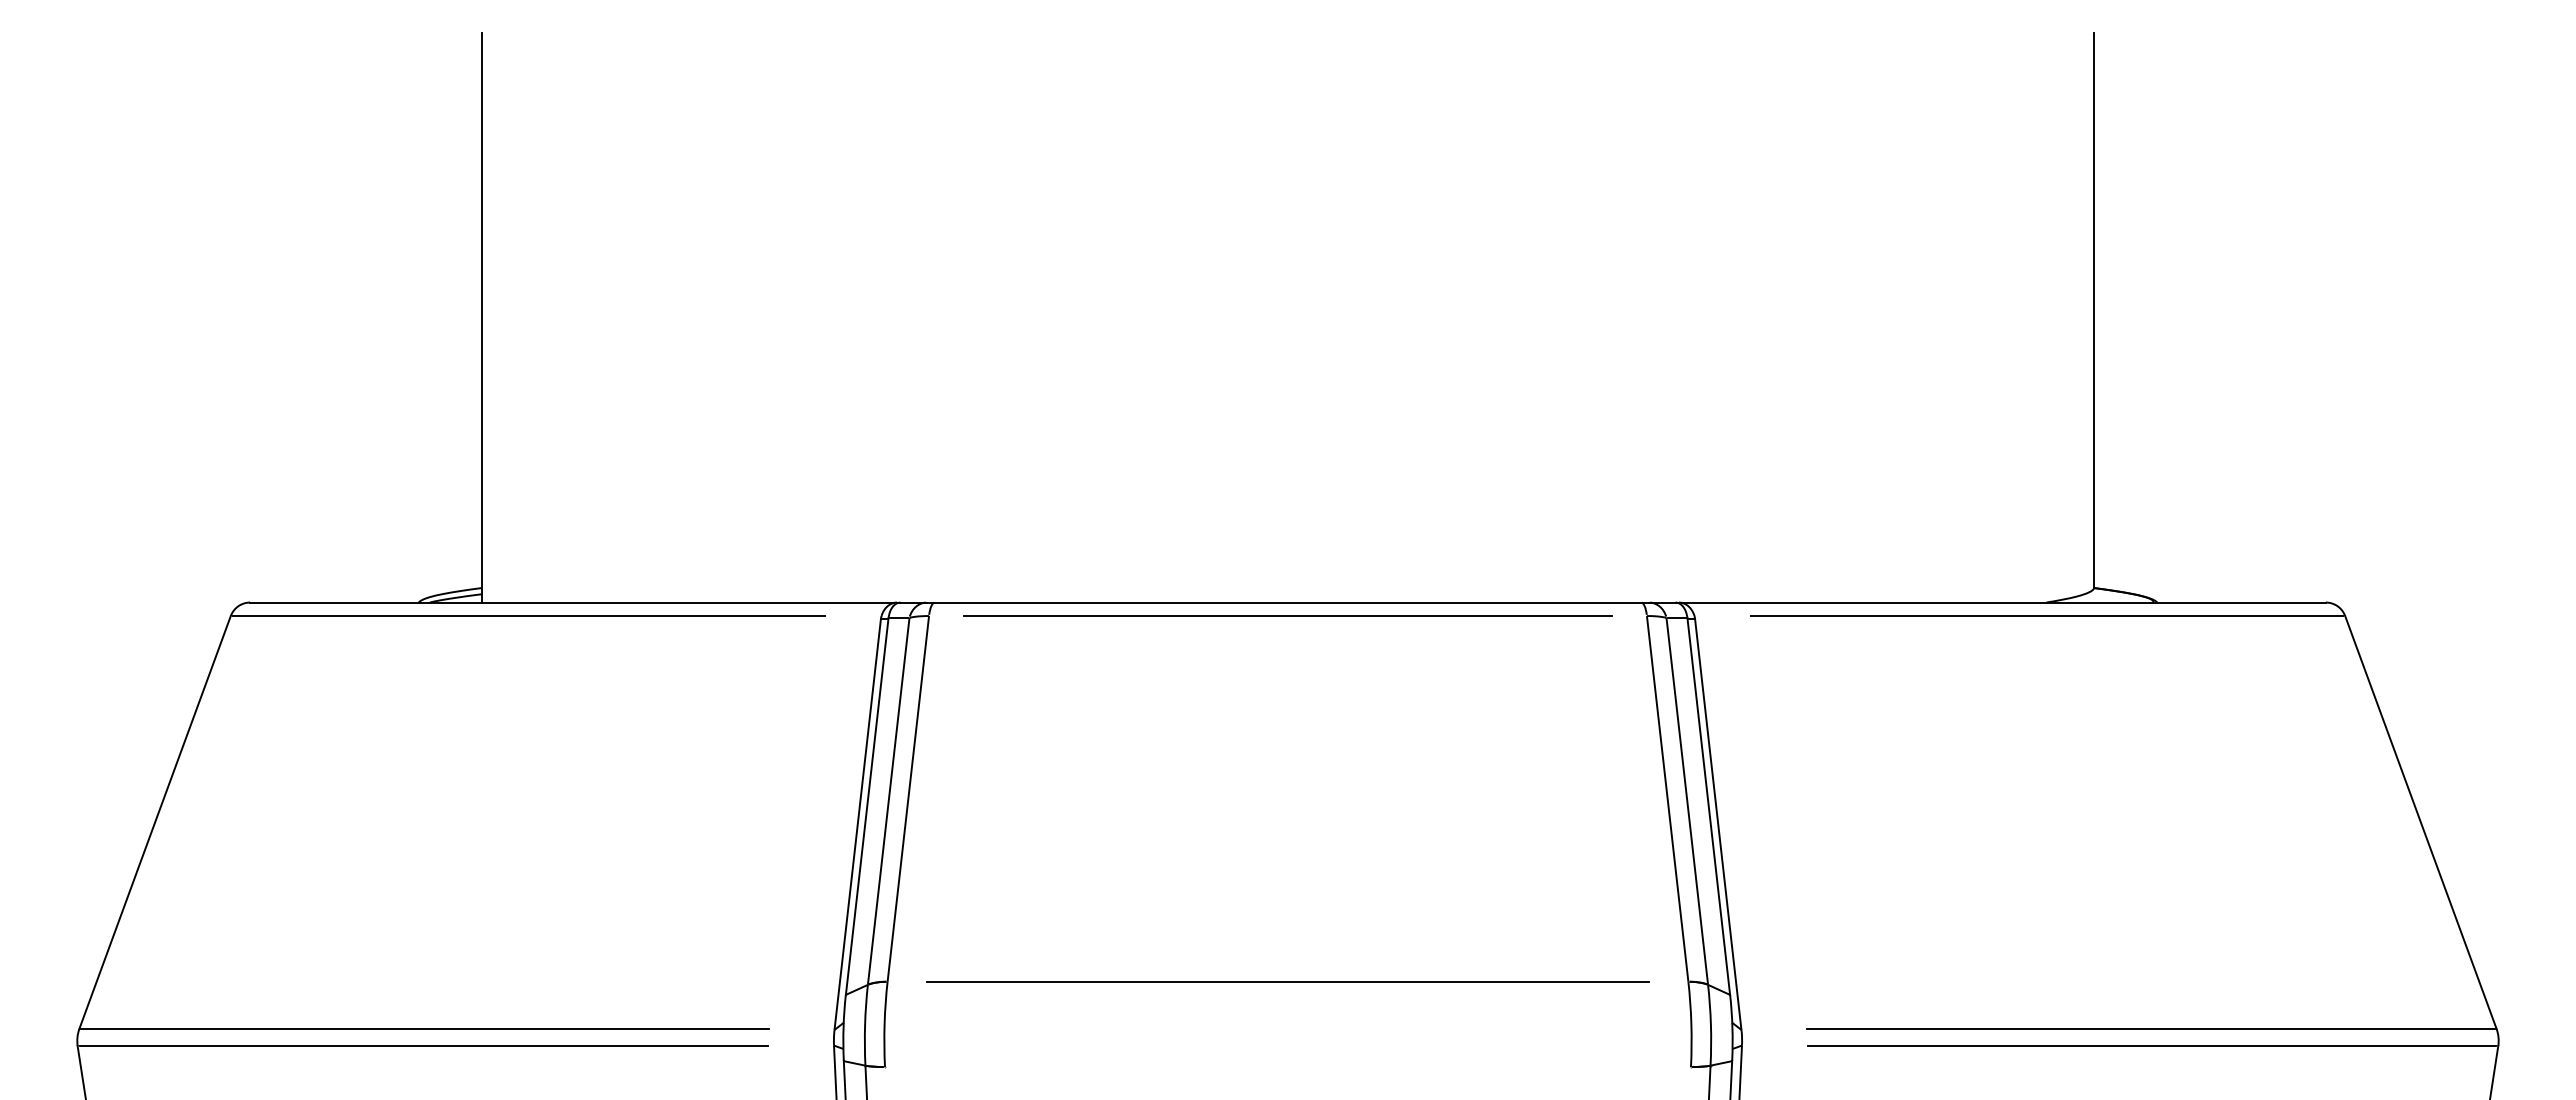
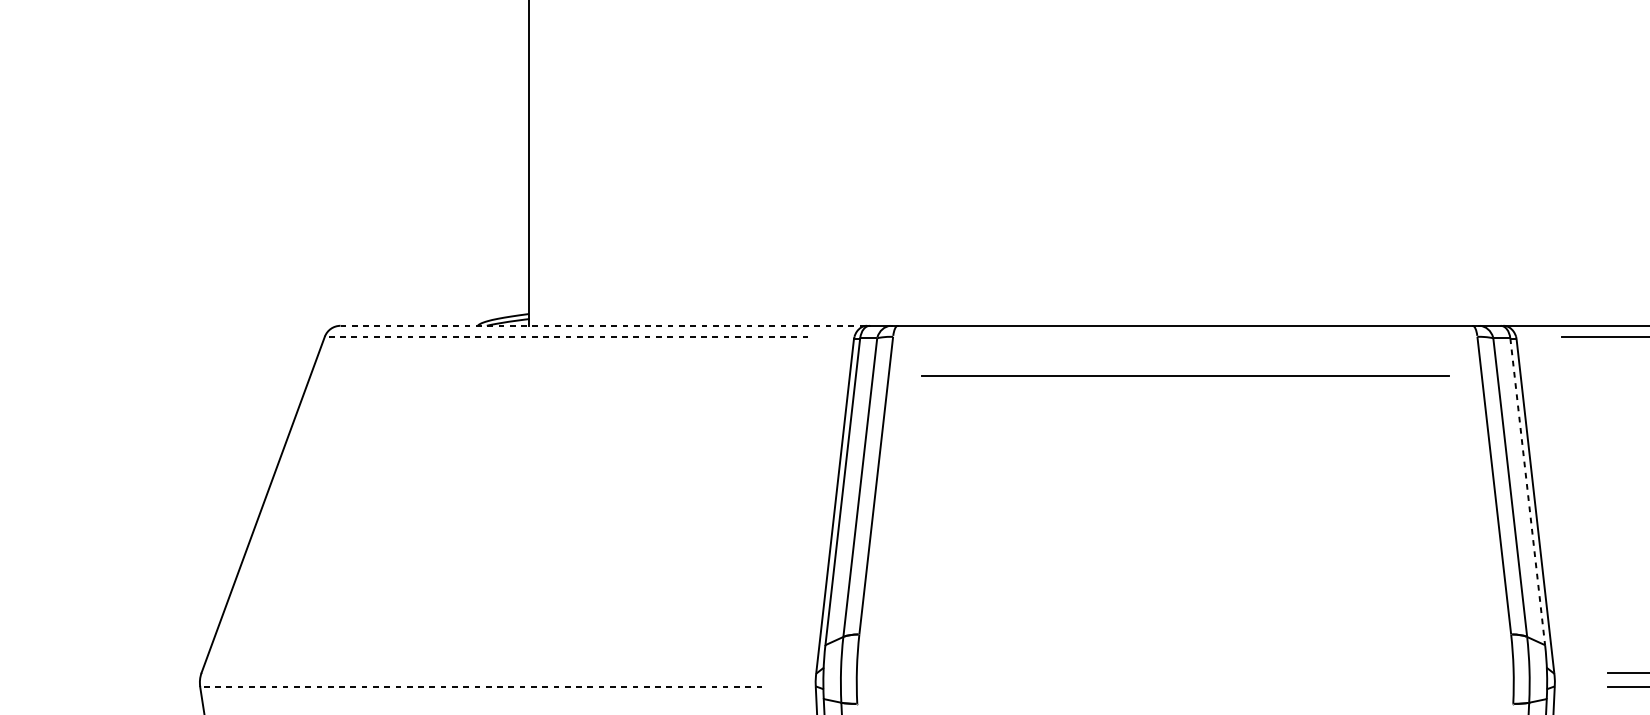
line: (574, 602) -> (604, 325), solid -> dashed
line: (1287, 615) -> (1184, 375), moved
line: (528, 616) -> (567, 337), solid -> dashed
line: (1708, 806) -> (1527, 491), solid -> dashed
line: (1287, 981) -> (1184, 634), removed
line: (425, 1029) -> (483, 673), removed
line: (423, 1046) -> (481, 687), solid -> dashed

